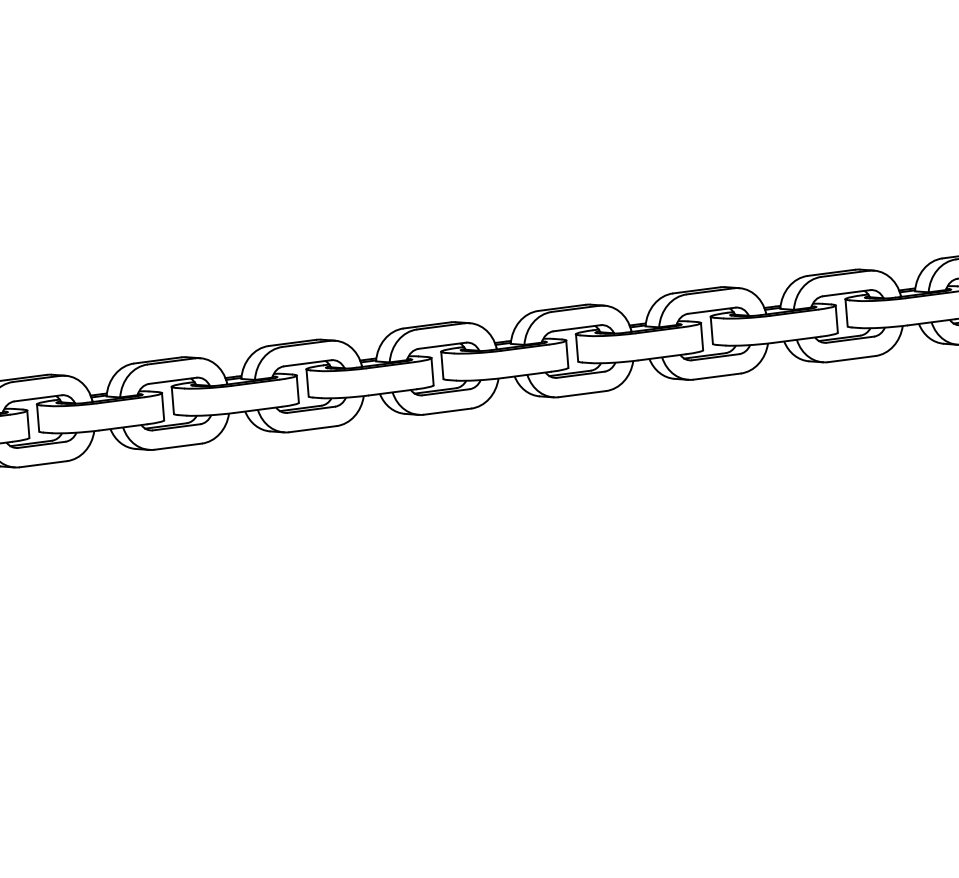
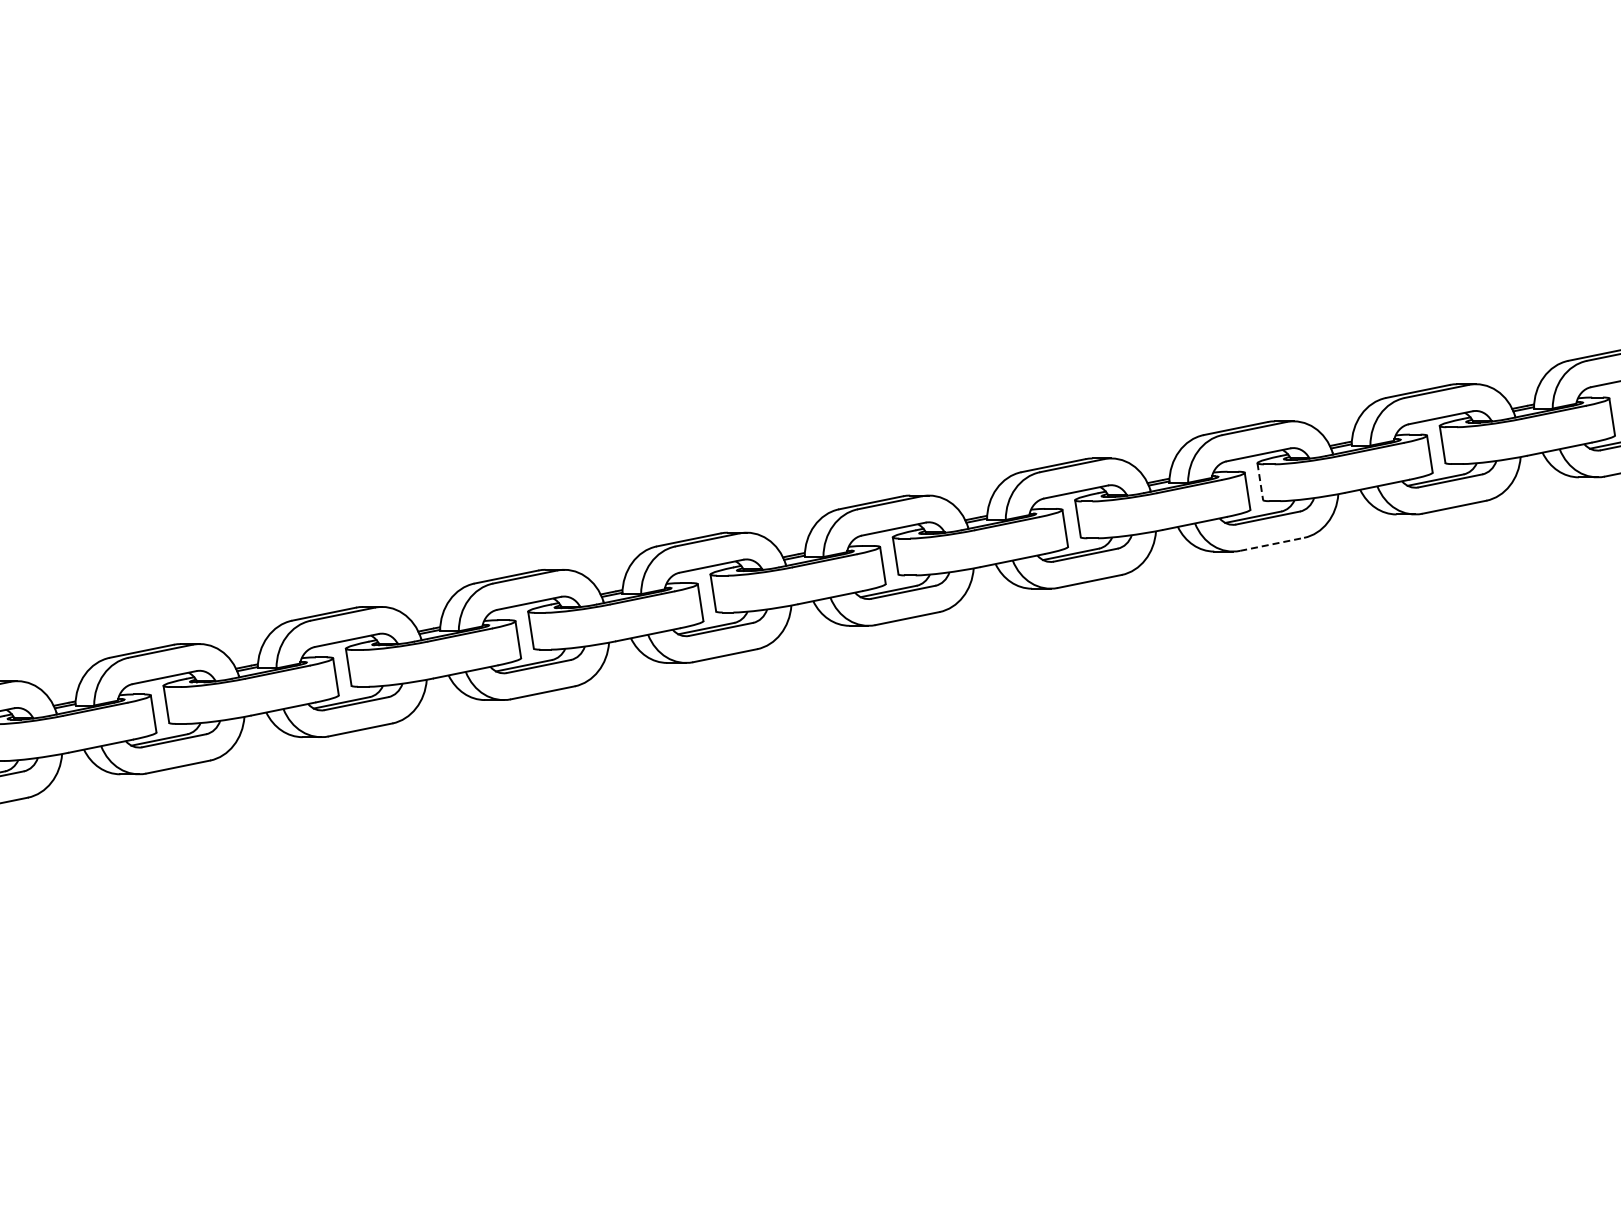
line: (846, 312) -> (1260, 481), solid -> dashed
line: (852, 359) -> (1272, 544), solid -> dashed

